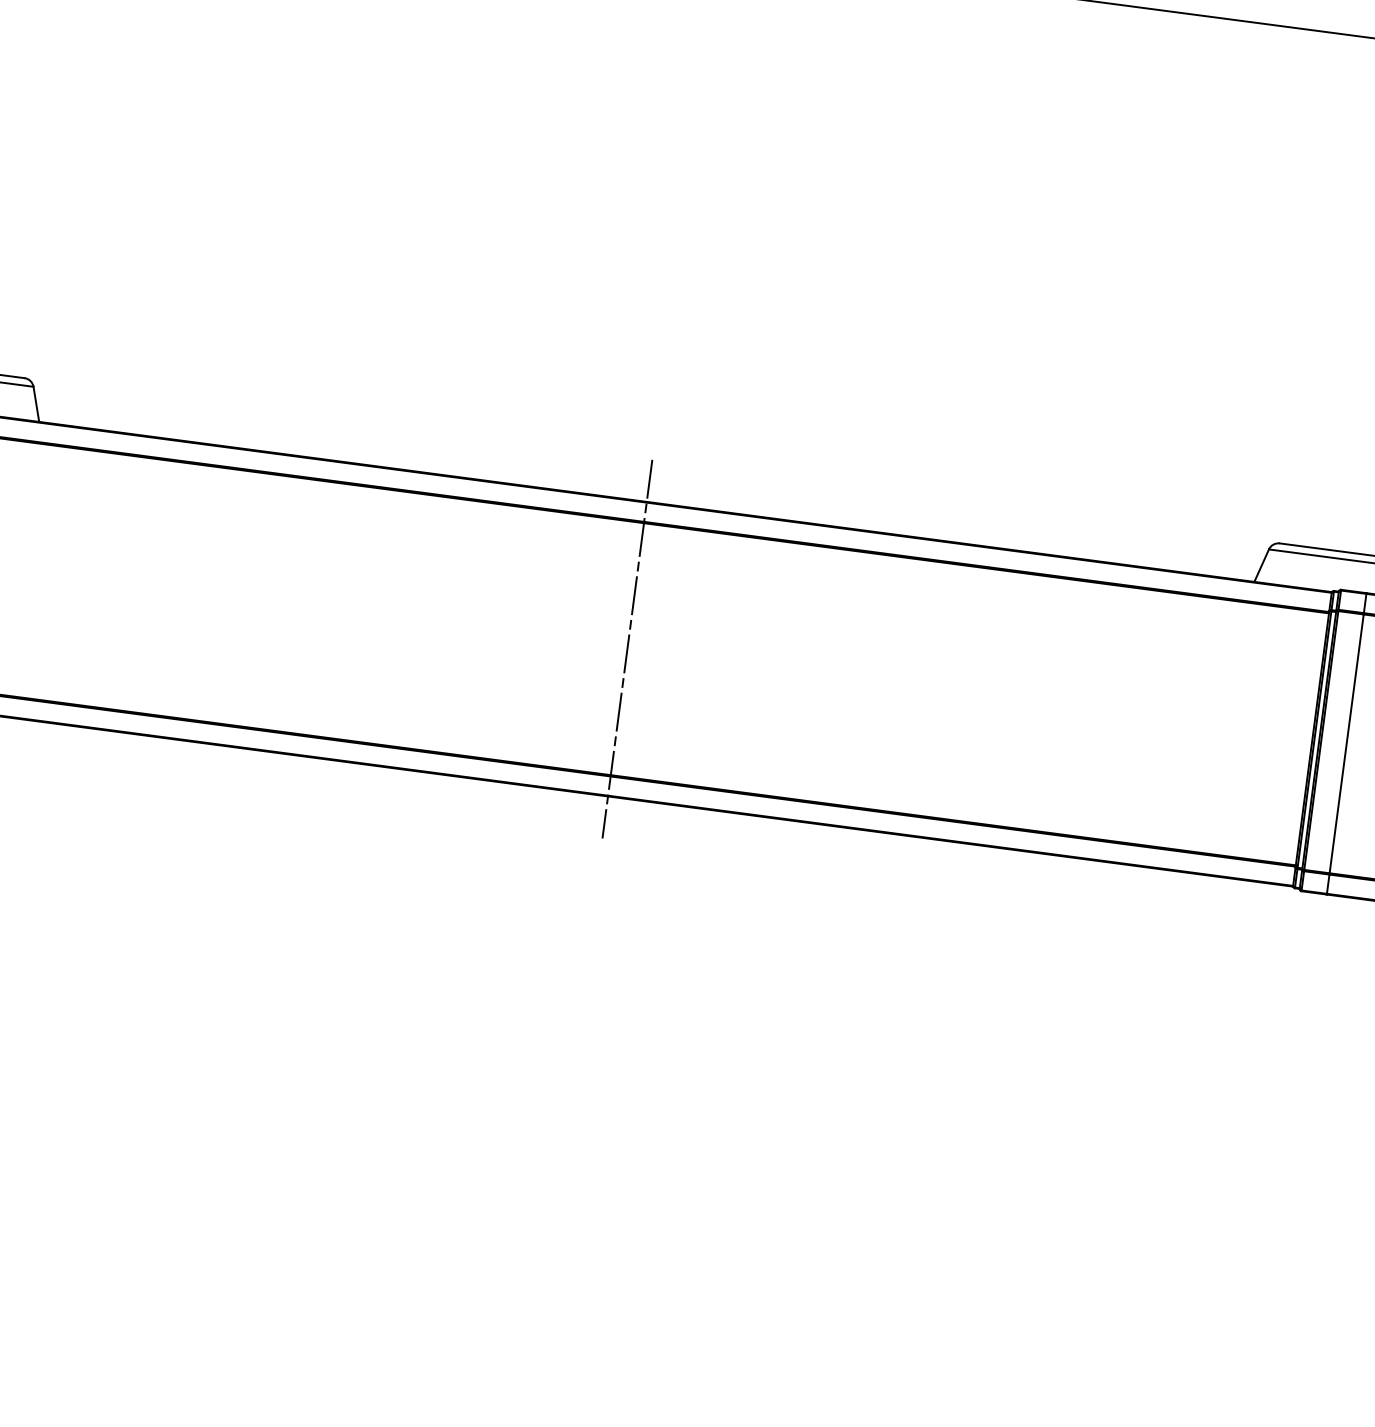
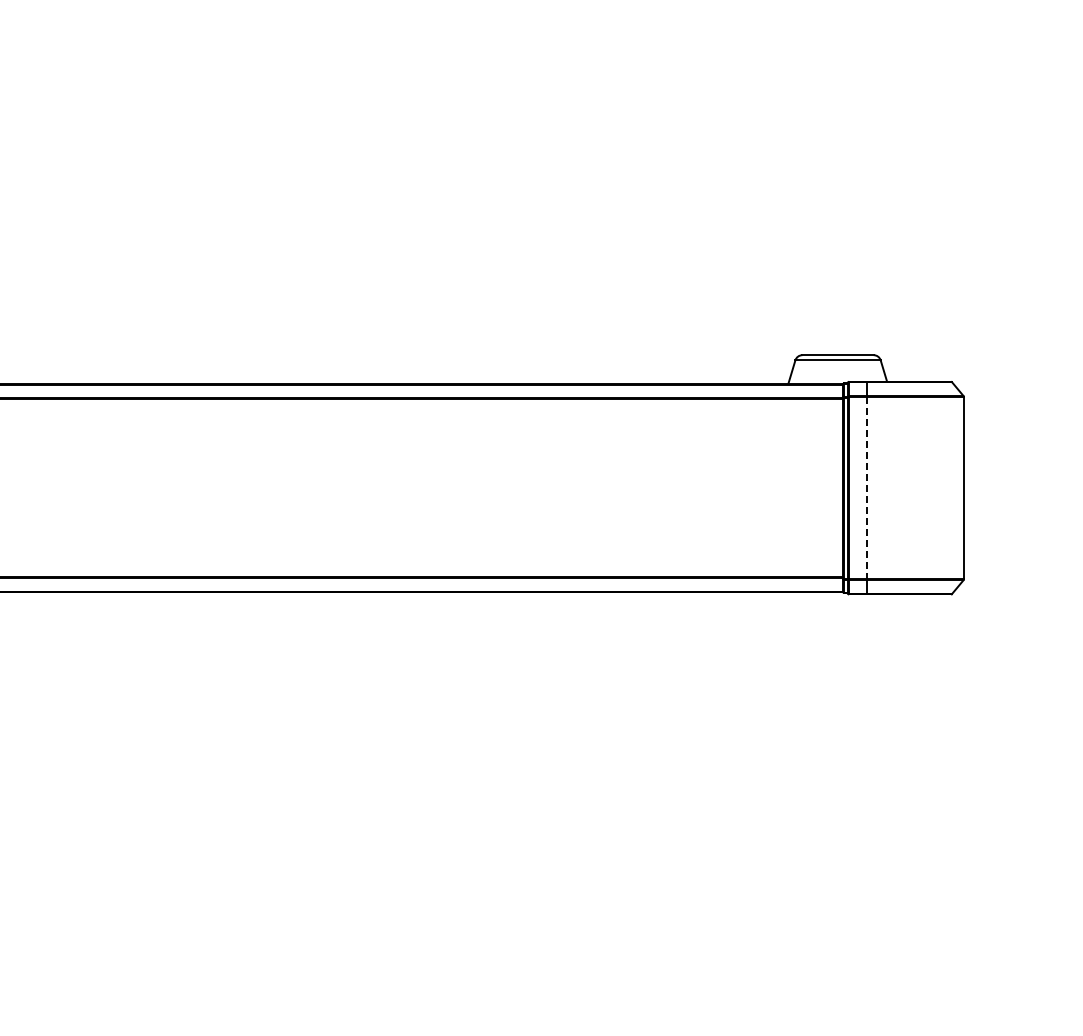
line: (627, 648) -> (359, 487), removed
line: (1347, 744) -> (867, 488), solid -> dashed

